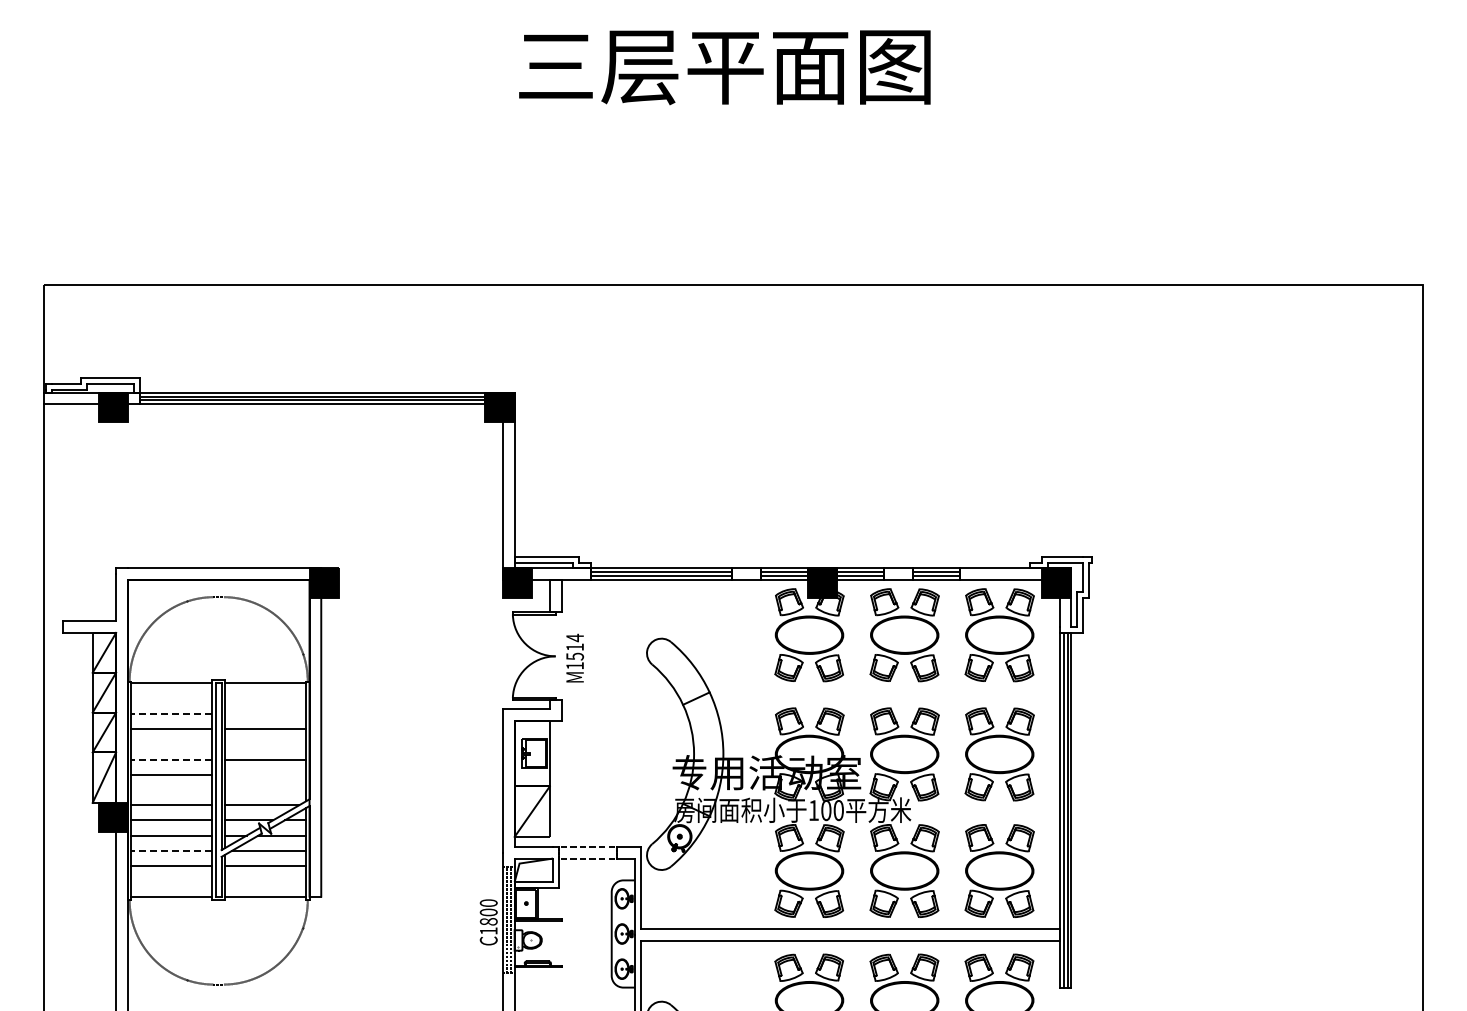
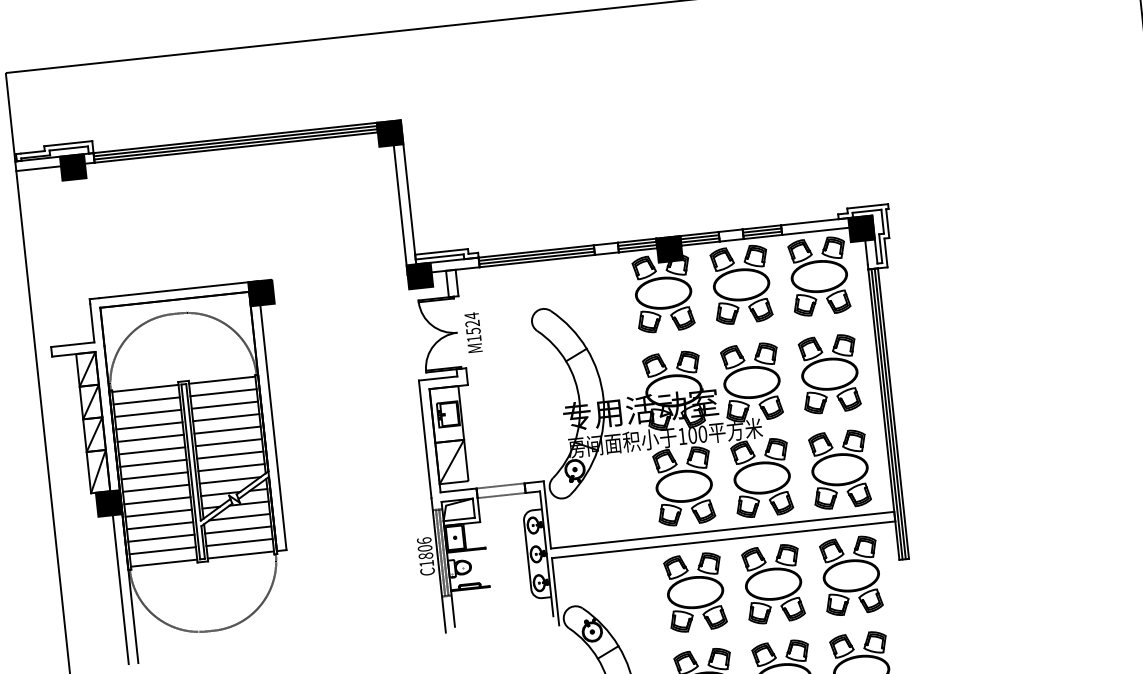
text: (574, 647) -> (472, 323), M1514 -> M1524
line: (171, 698) -> (146, 400), added
line: (265, 698) -> (223, 392), added
line: (171, 713) -> (147, 413), dashed -> solid
line: (265, 713) -> (224, 404), added
line: (171, 744) -> (150, 438), added
line: (265, 744) -> (227, 430), added
line: (171, 759) -> (151, 450), dashed -> solid
line: (265, 774) -> (230, 454), added
line: (171, 789) -> (154, 475), added
line: (265, 789) -> (231, 467), added
line: (171, 850) -> (159, 525), dashed -> solid
line: (171, 881) -> (162, 550), added
line: (265, 881) -> (239, 542), added
text: (488, 902) -> (424, 540), C1800 -> C1806

